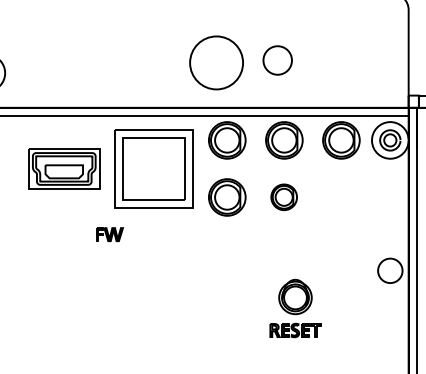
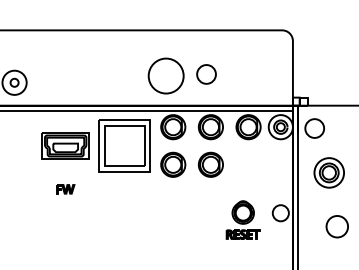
part: (283, 196) -> (210, 164), size x1.43
part: (109, 234) -> (65, 189), moved
part: (294, 307) -> (242, 219), moved

